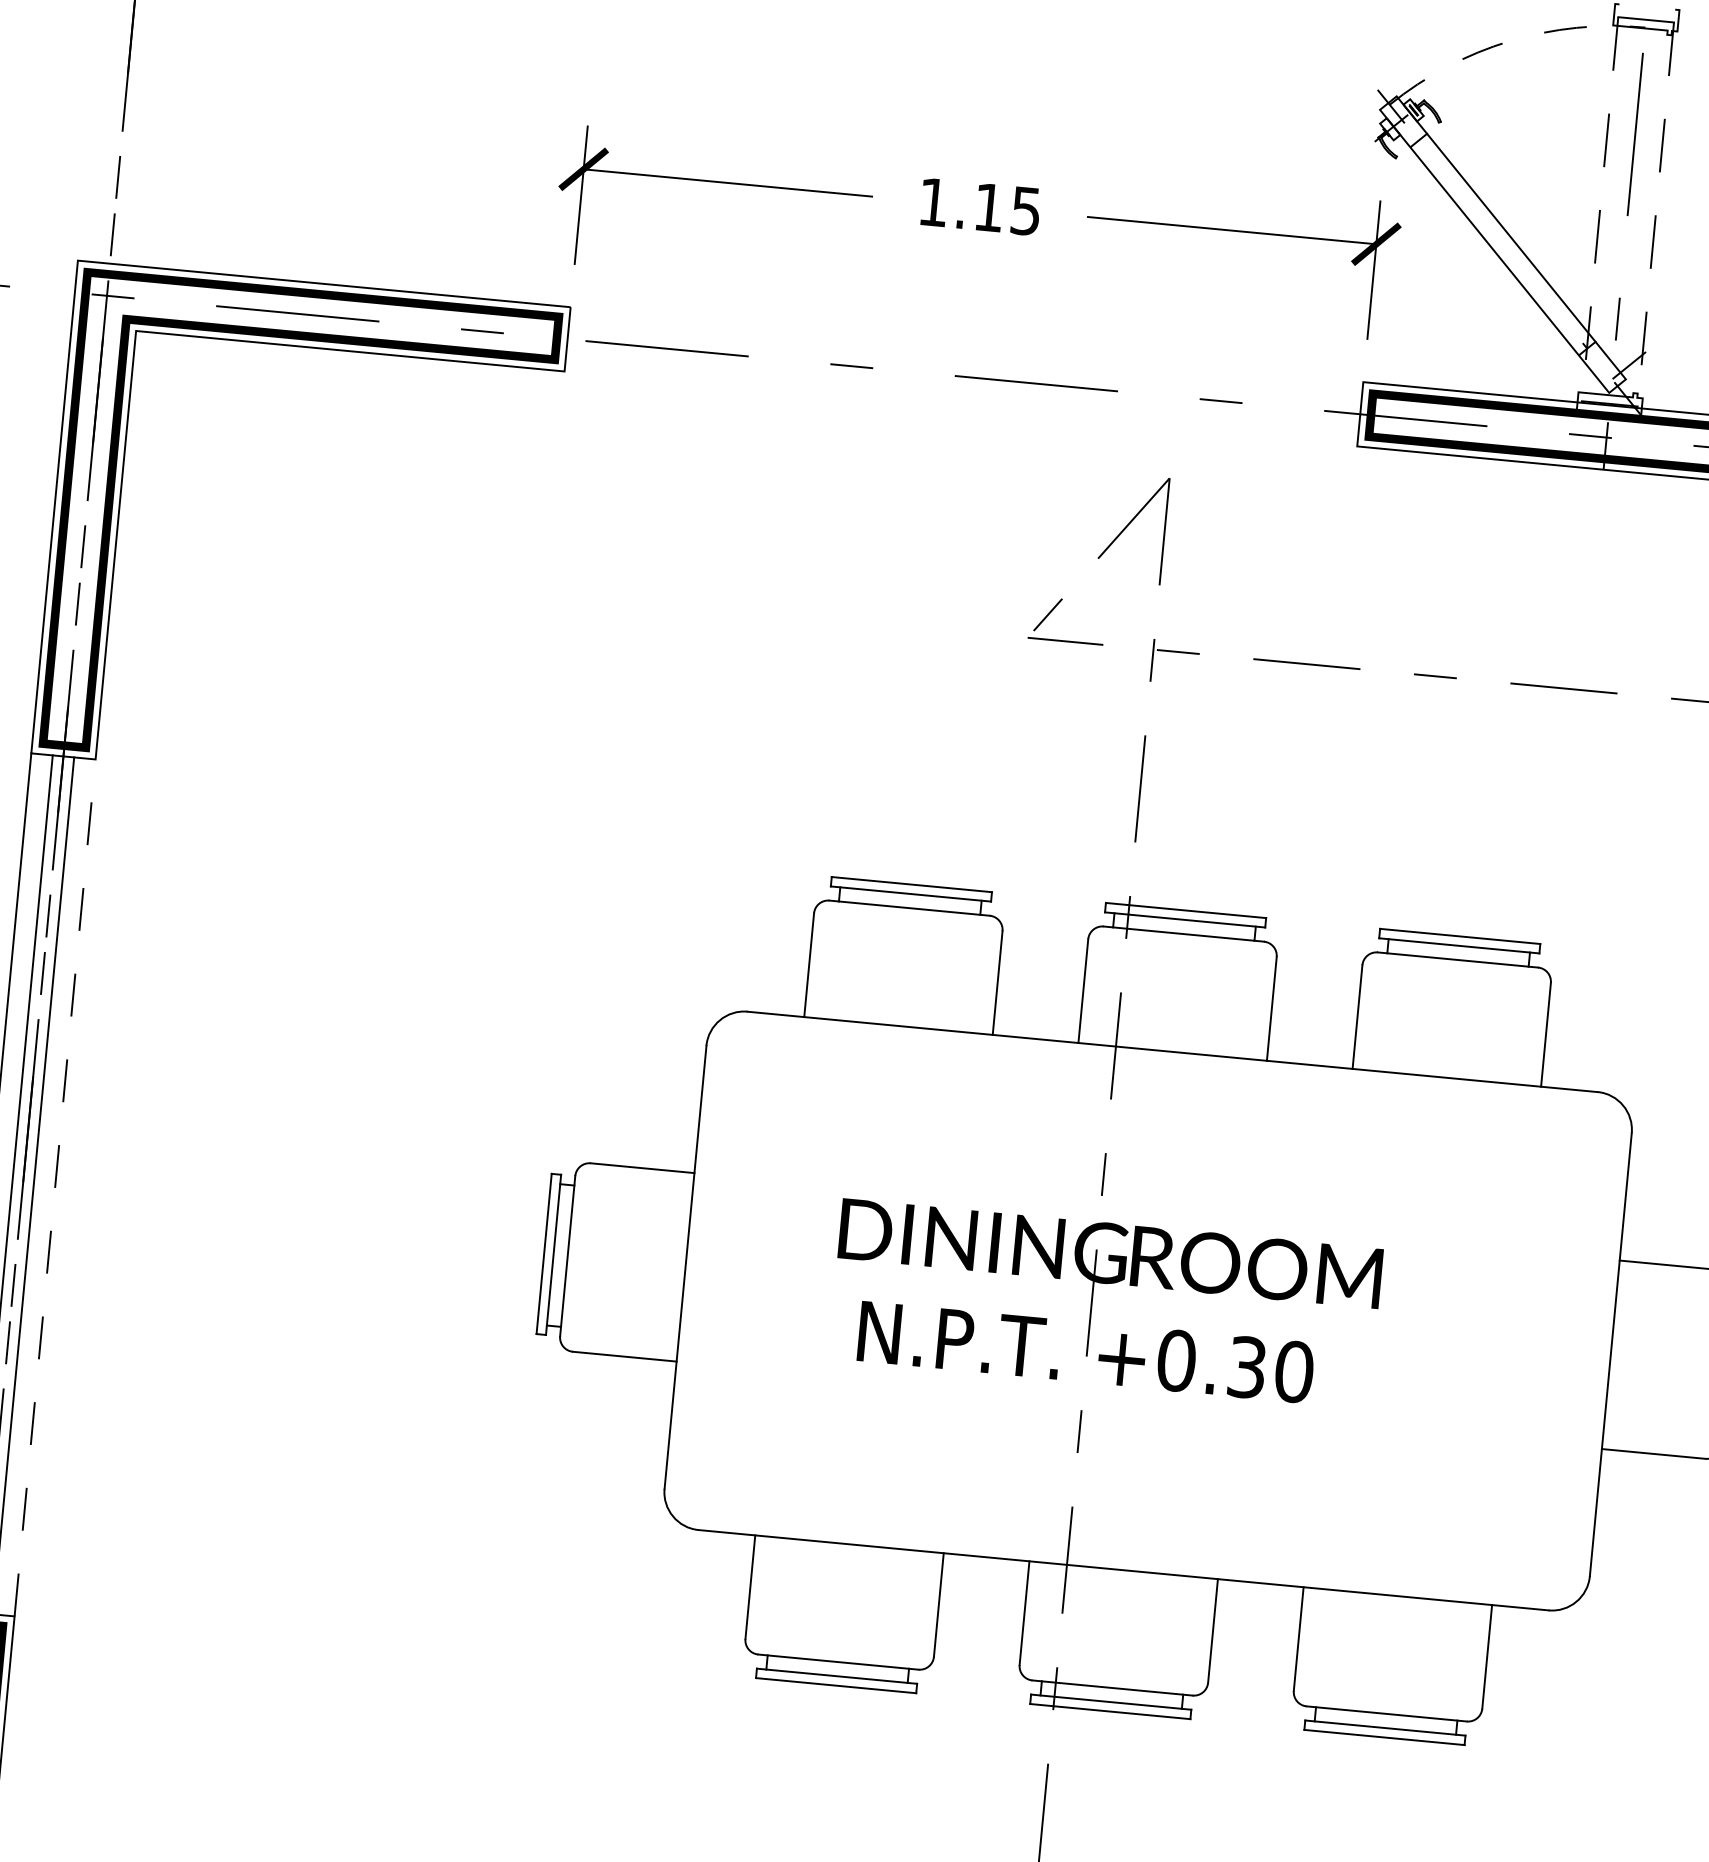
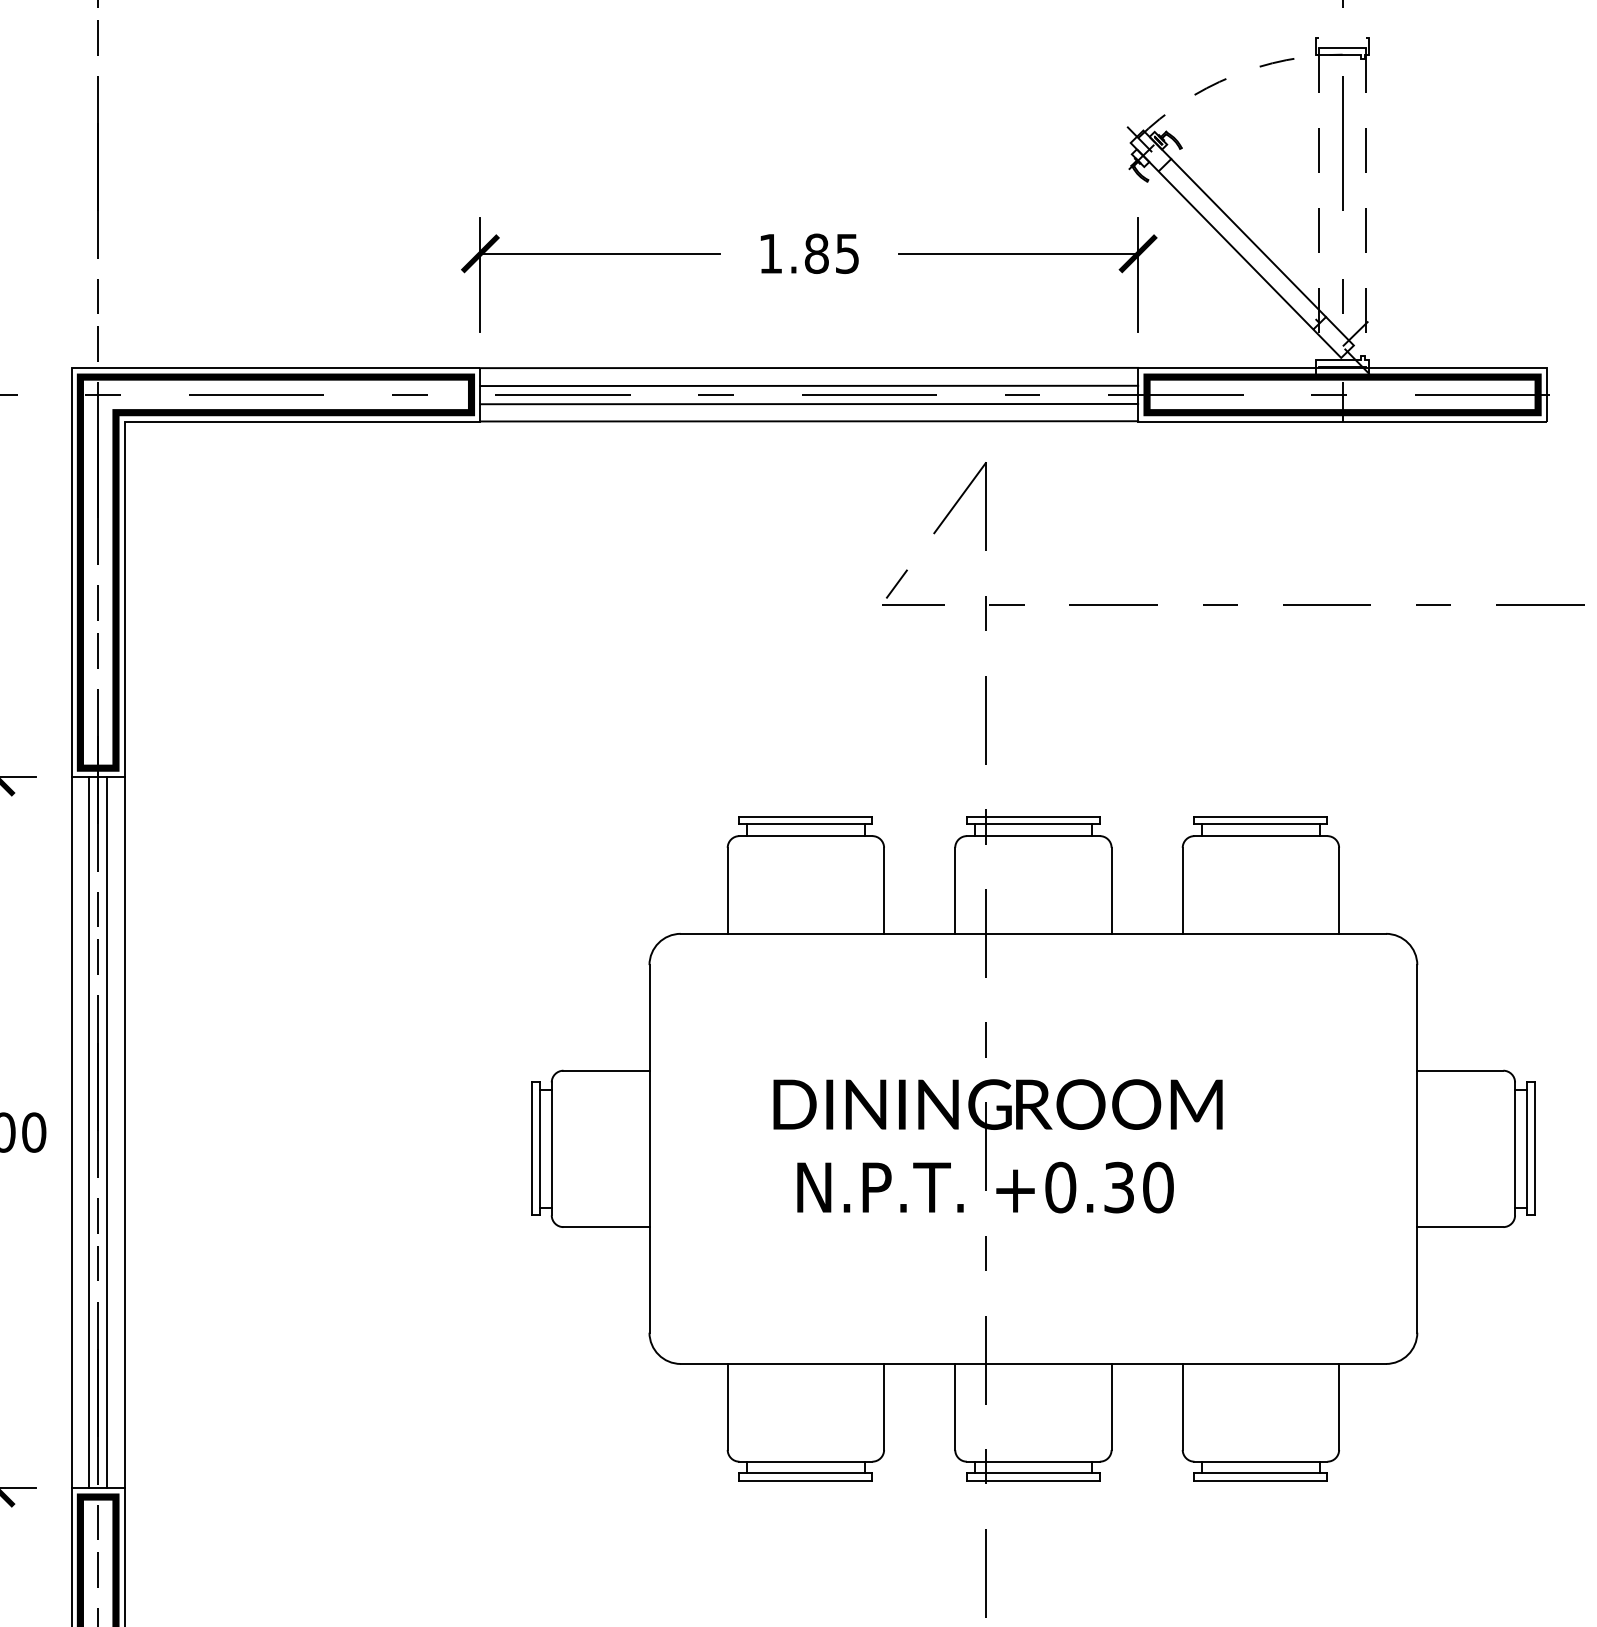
text: (988, 207) -> (816, 253), 1.15 -> 1.85
line: (967, 343) -> (809, 367), added
line: (965, 365) -> (809, 385), added
line: (963, 387) -> (809, 403), added
line: (961, 408) -> (809, 421), added
line: (54, 1187) -> (124, 1132), dashed -> solid

